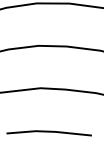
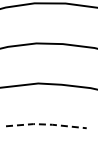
line: (49, 131) -> (46, 124), solid -> dashed

